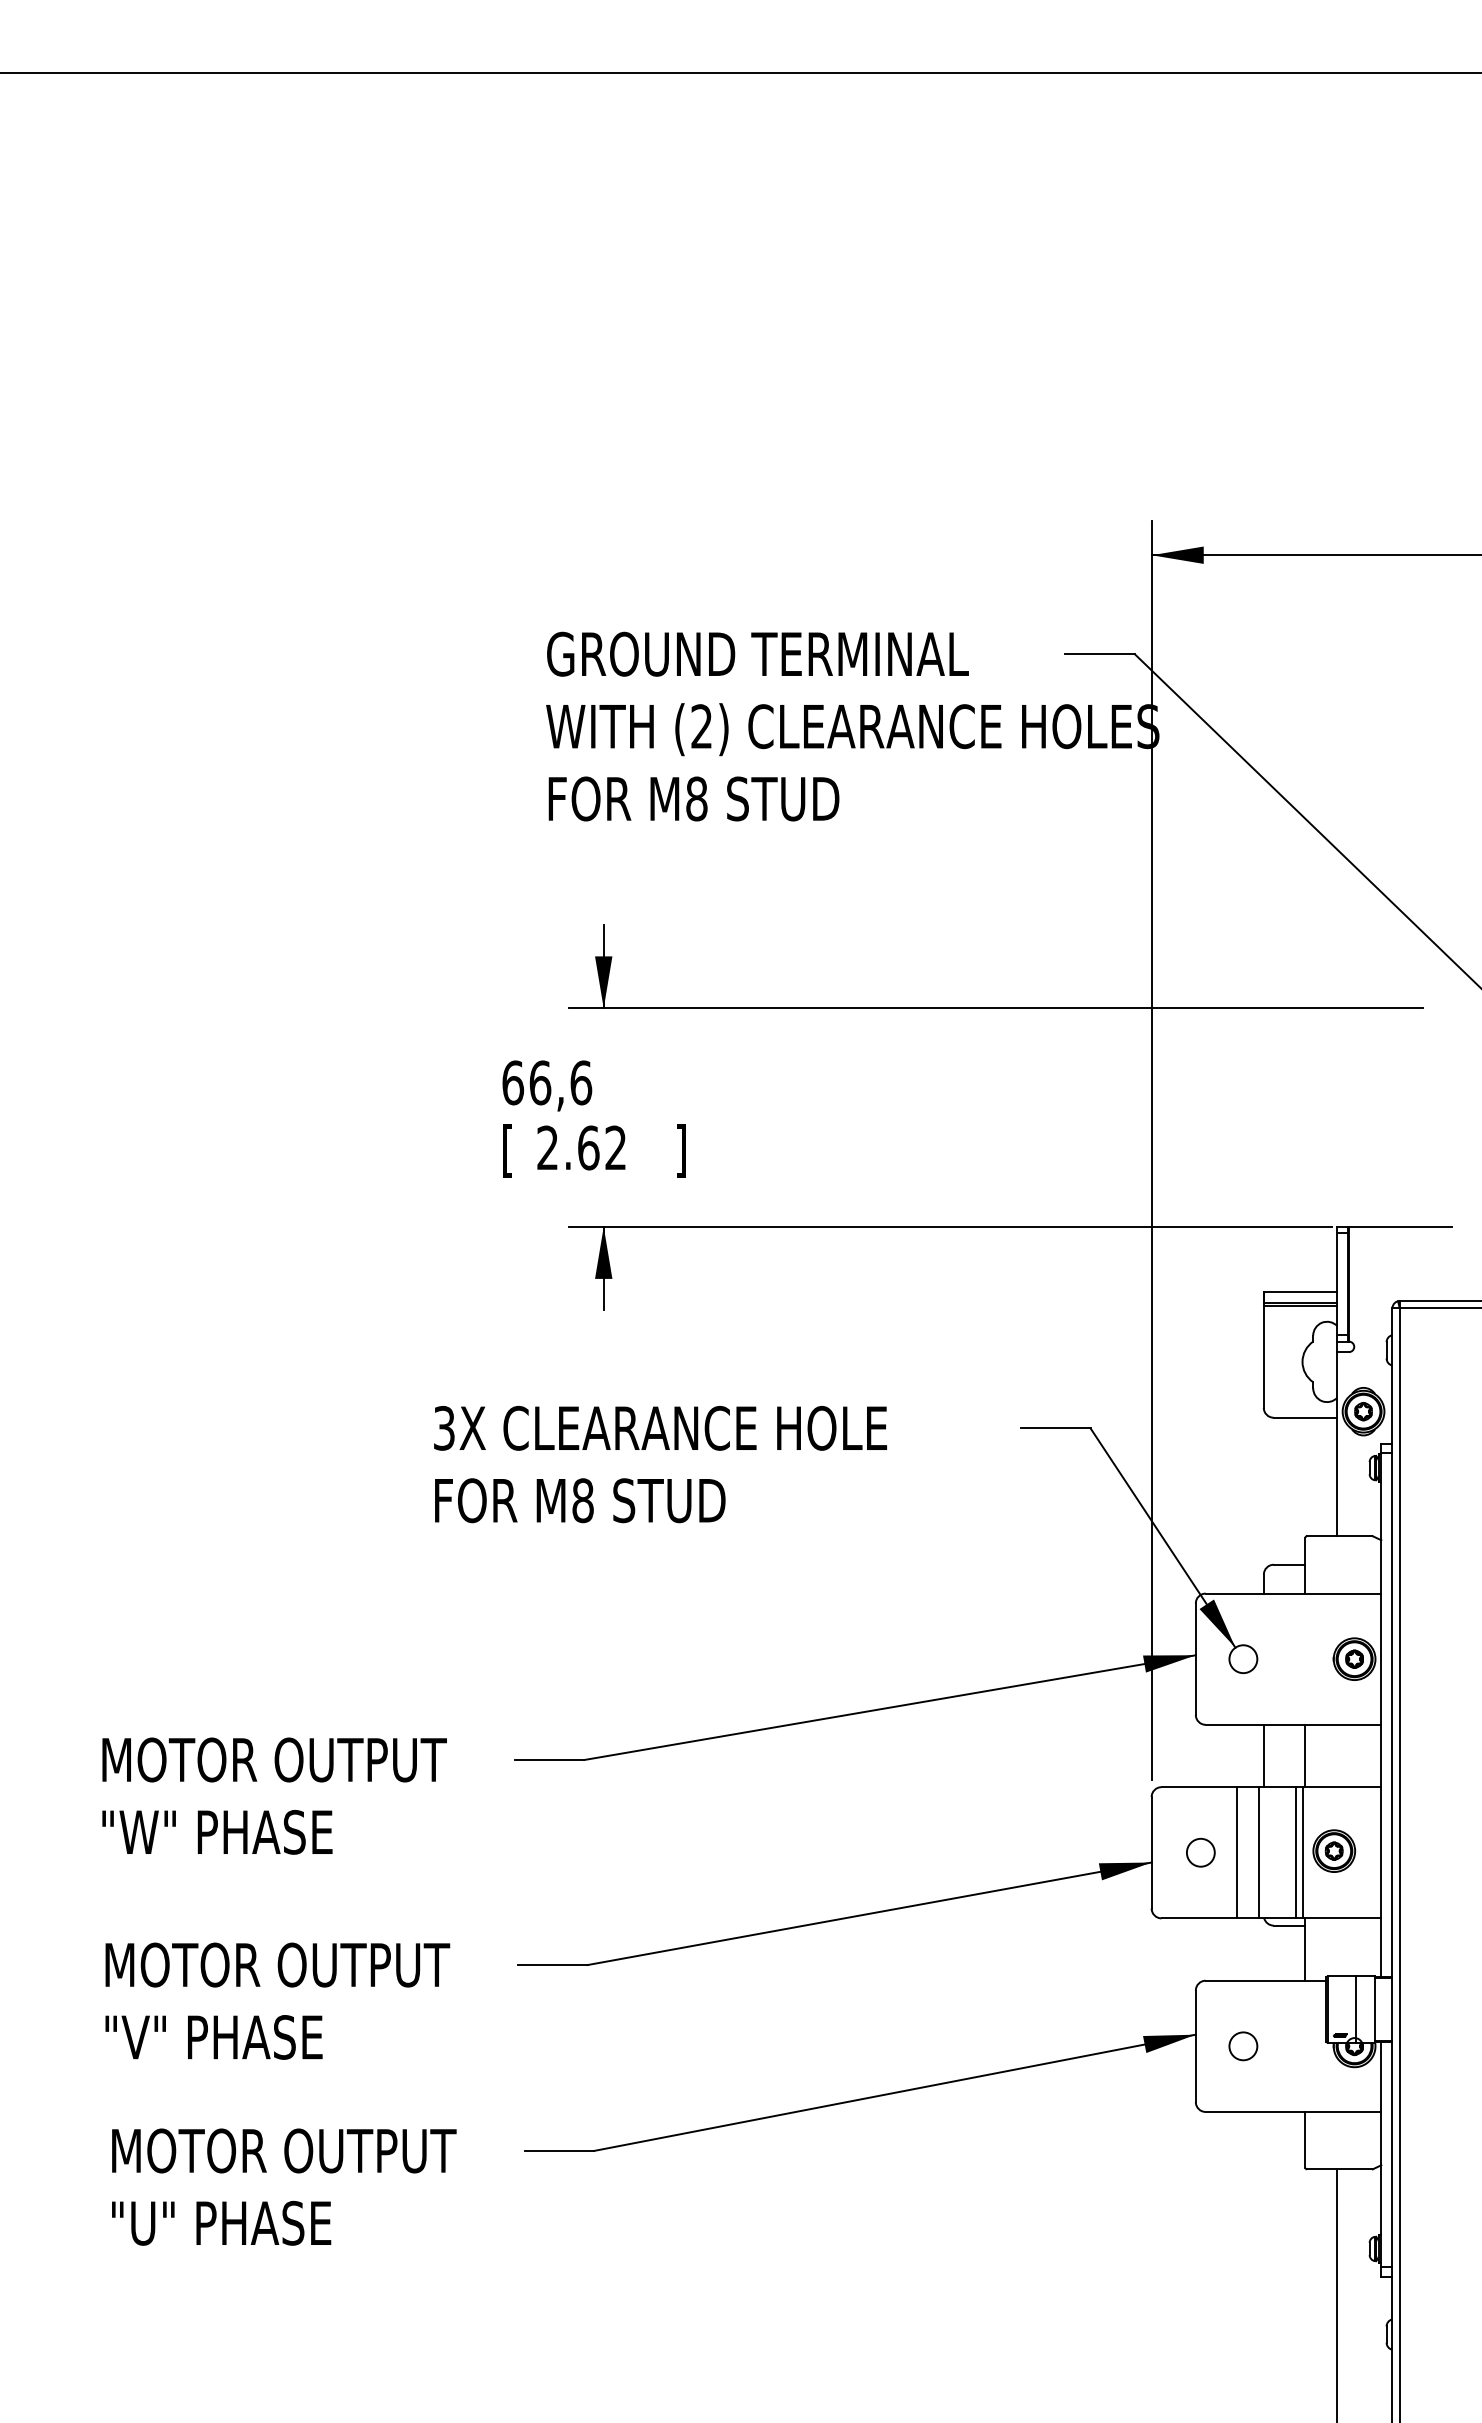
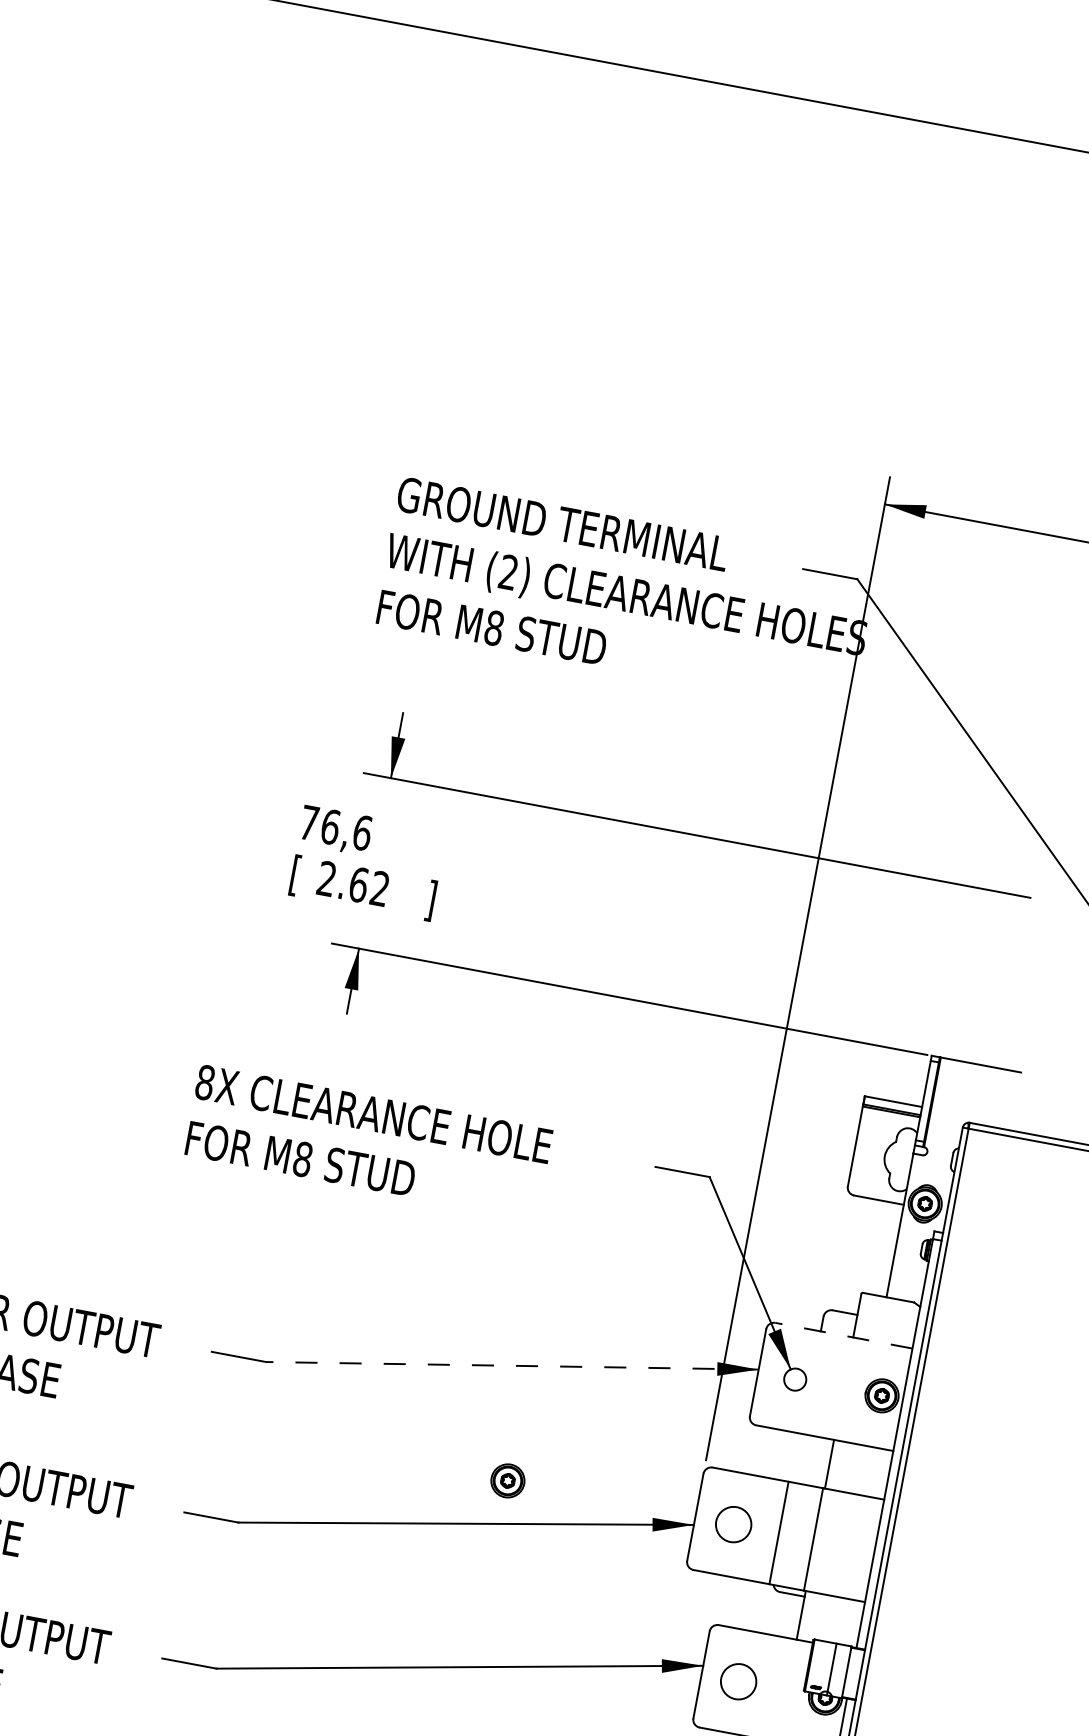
text: (513, 1082) -> (309, 822), 66,6 -> 76,6
text: (444, 1428) -> (205, 1082), 3X -> 8X
line: (1293, 1593) -> (843, 1335), solid -> dashed
line: (889, 1707) -> (511, 1365), solid -> dashed
line: (1263, 1755) -> (796, 1457), removed
part: (1333, 1850) -> (507, 1480), moved
circle: (1200, 1852) -> (733, 1524), size x1.6
line: (1237, 1852) -> (762, 1529), removed
line: (1296, 1852) -> (808, 1538), removed
circle: (1243, 2046) -> (738, 1681), size x1.6

